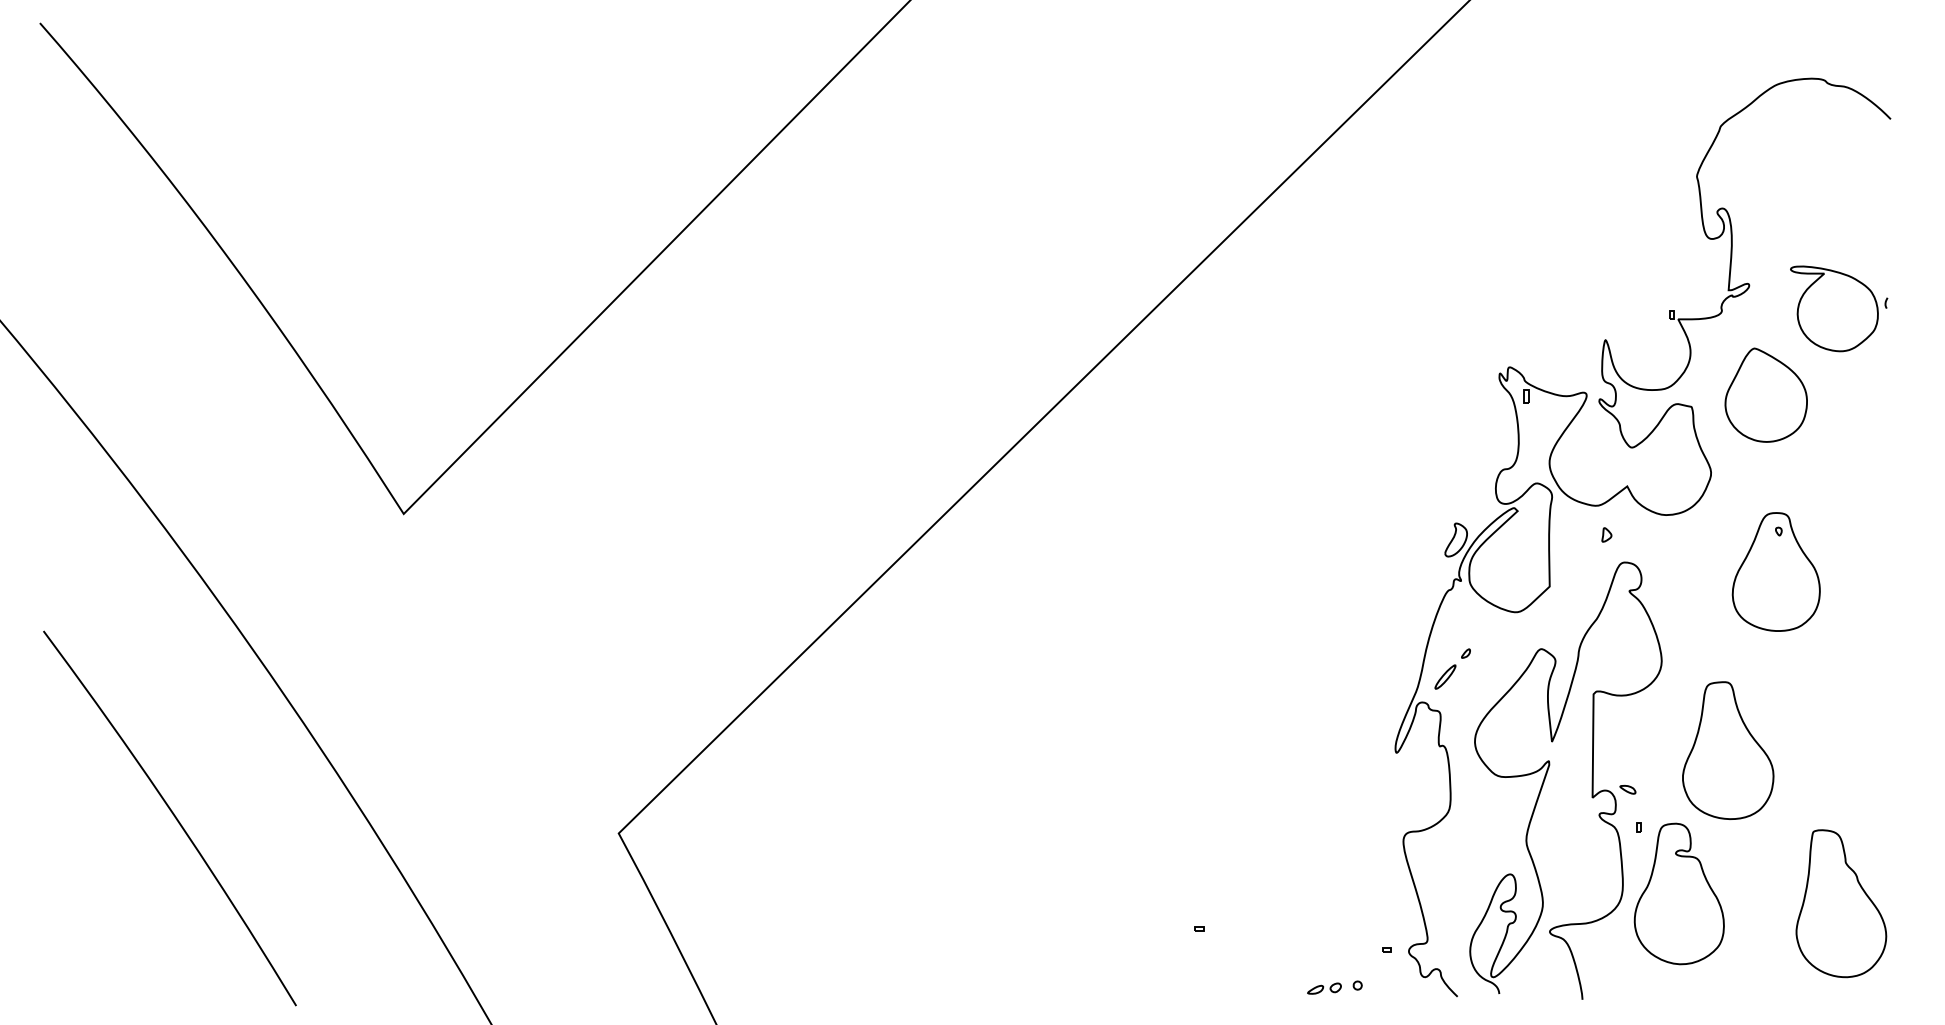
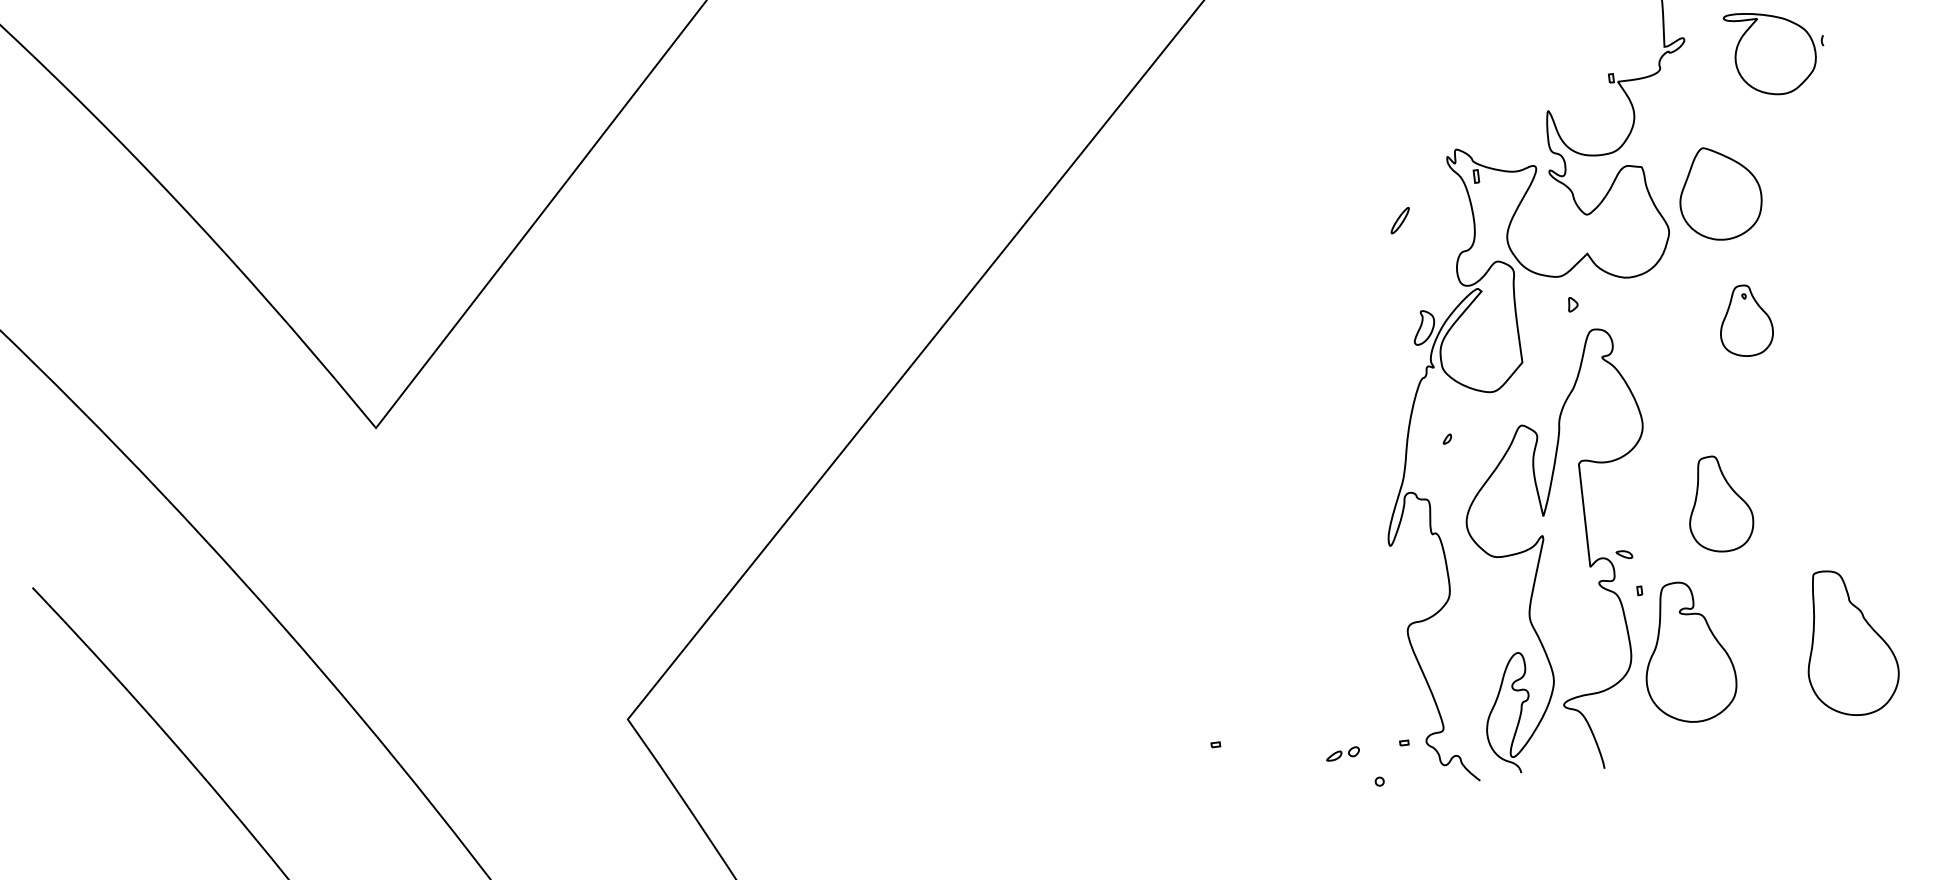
part: (1765, 394) -> (1719, 192), moved
part: (1775, 571) -> (1744, 320), size x0.6
part: (1445, 676) -> (1400, 220), moved
part: (1728, 750) -> (1719, 503), size x0.7
part: (1324, 988) -> (1342, 753), moved

